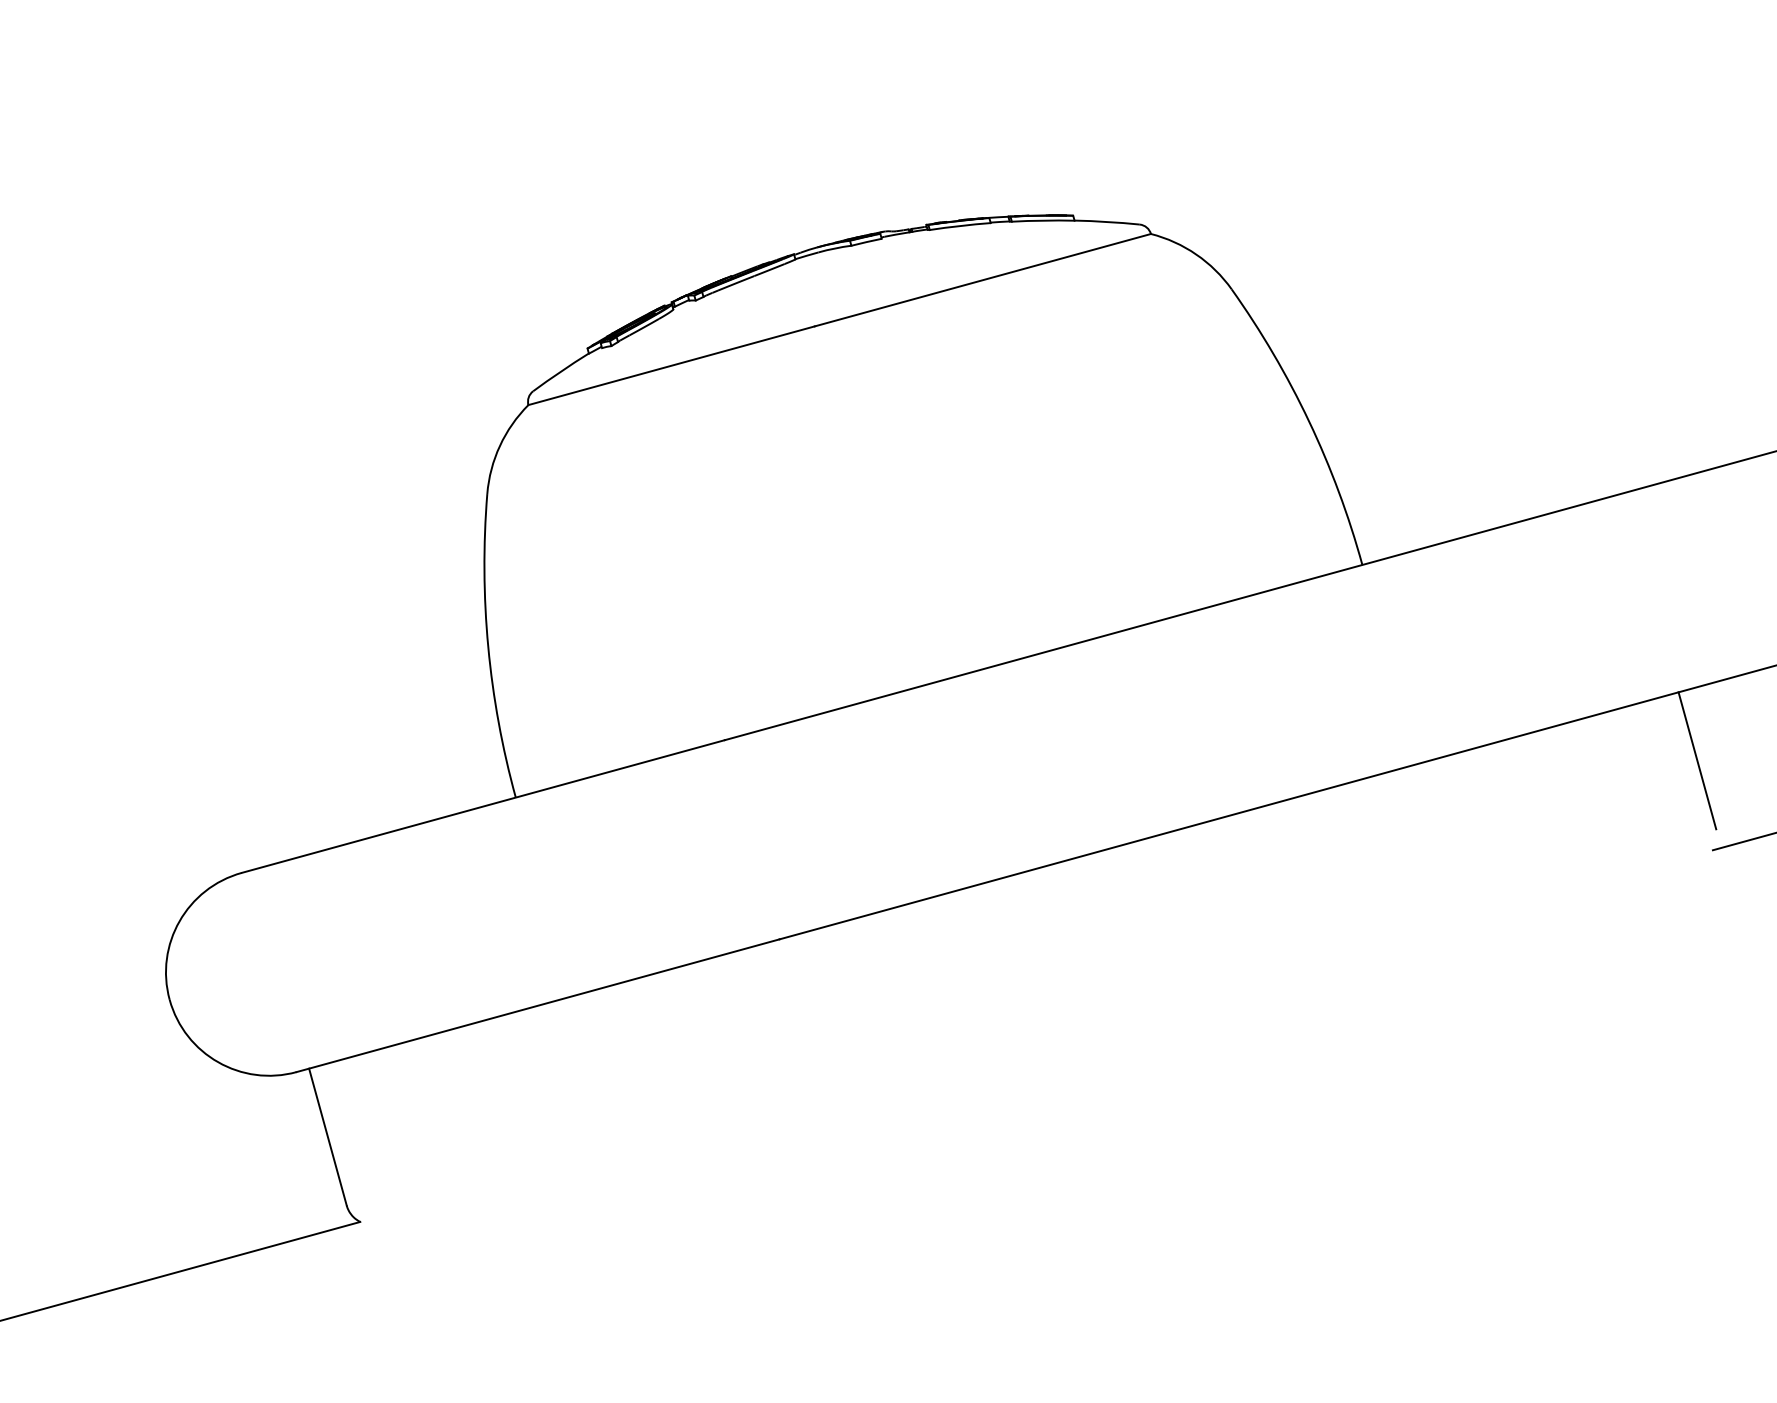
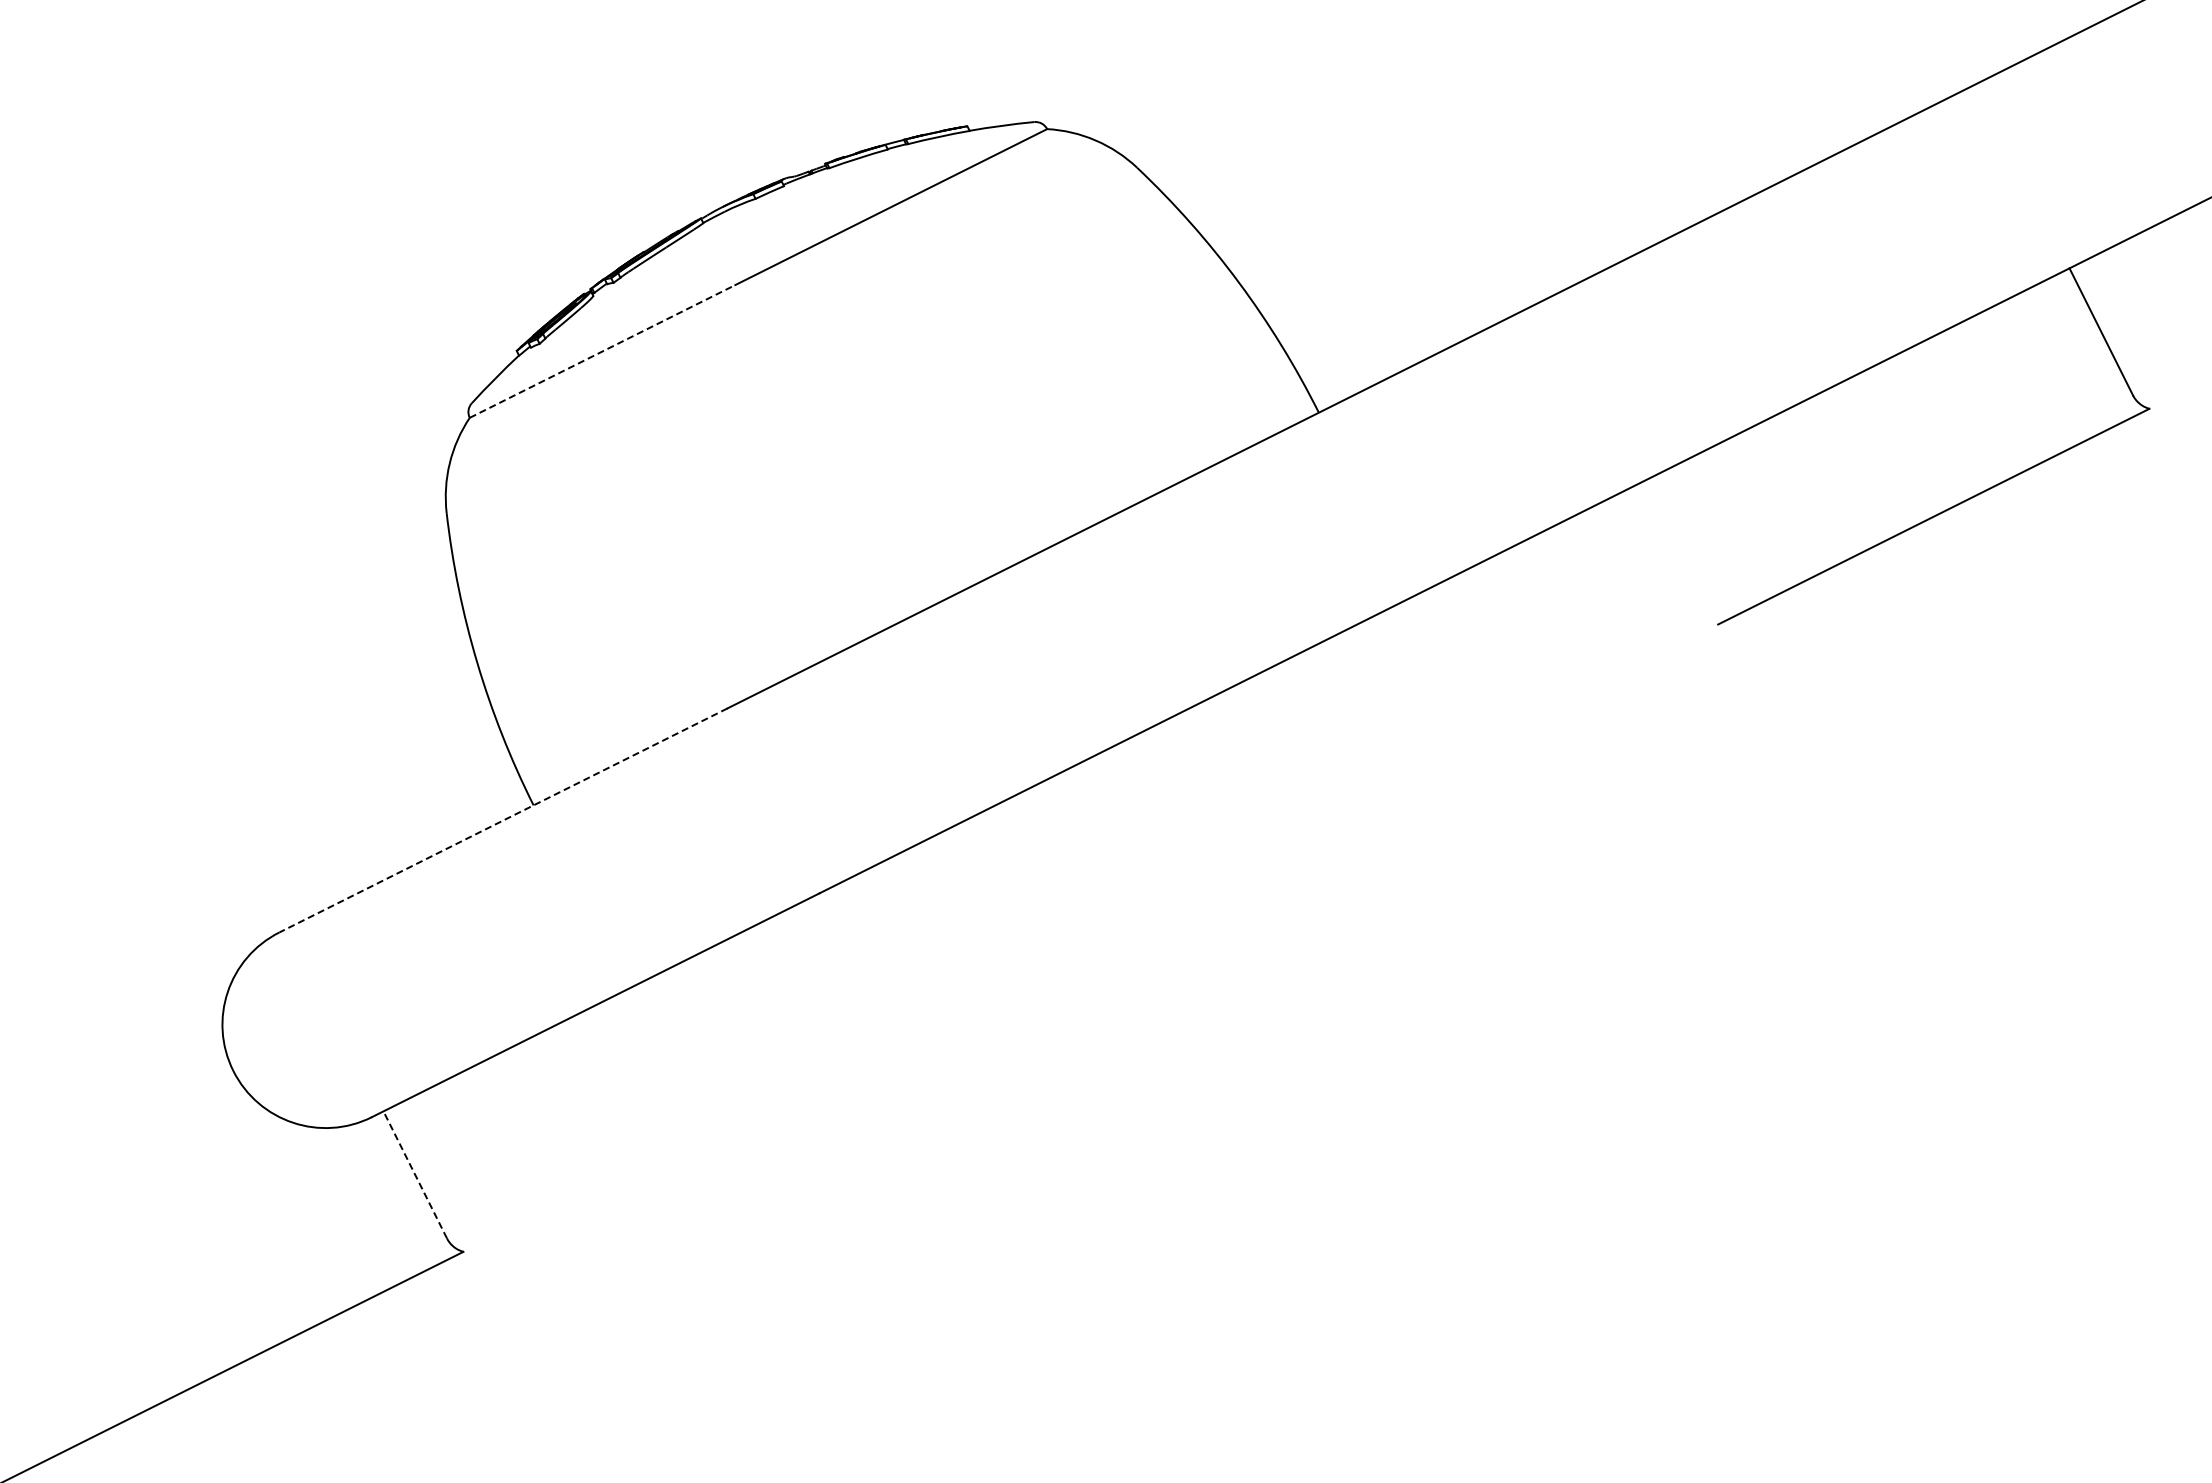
line: (672, 365) -> (603, 351), solid -> dashed
line: (1697, 760) -> (1685, 539), removed
line: (483, 806) -> (503, 820), solid -> dashed
line: (328, 1136) -> (415, 1174), solid -> dashed

